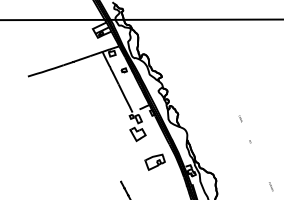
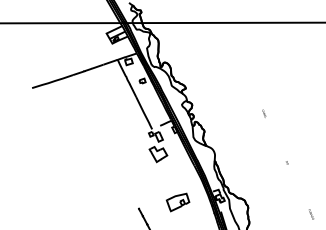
text: (240, 118) -> (264, 113), moved
part: (154, 162) -> (177, 202), moved

